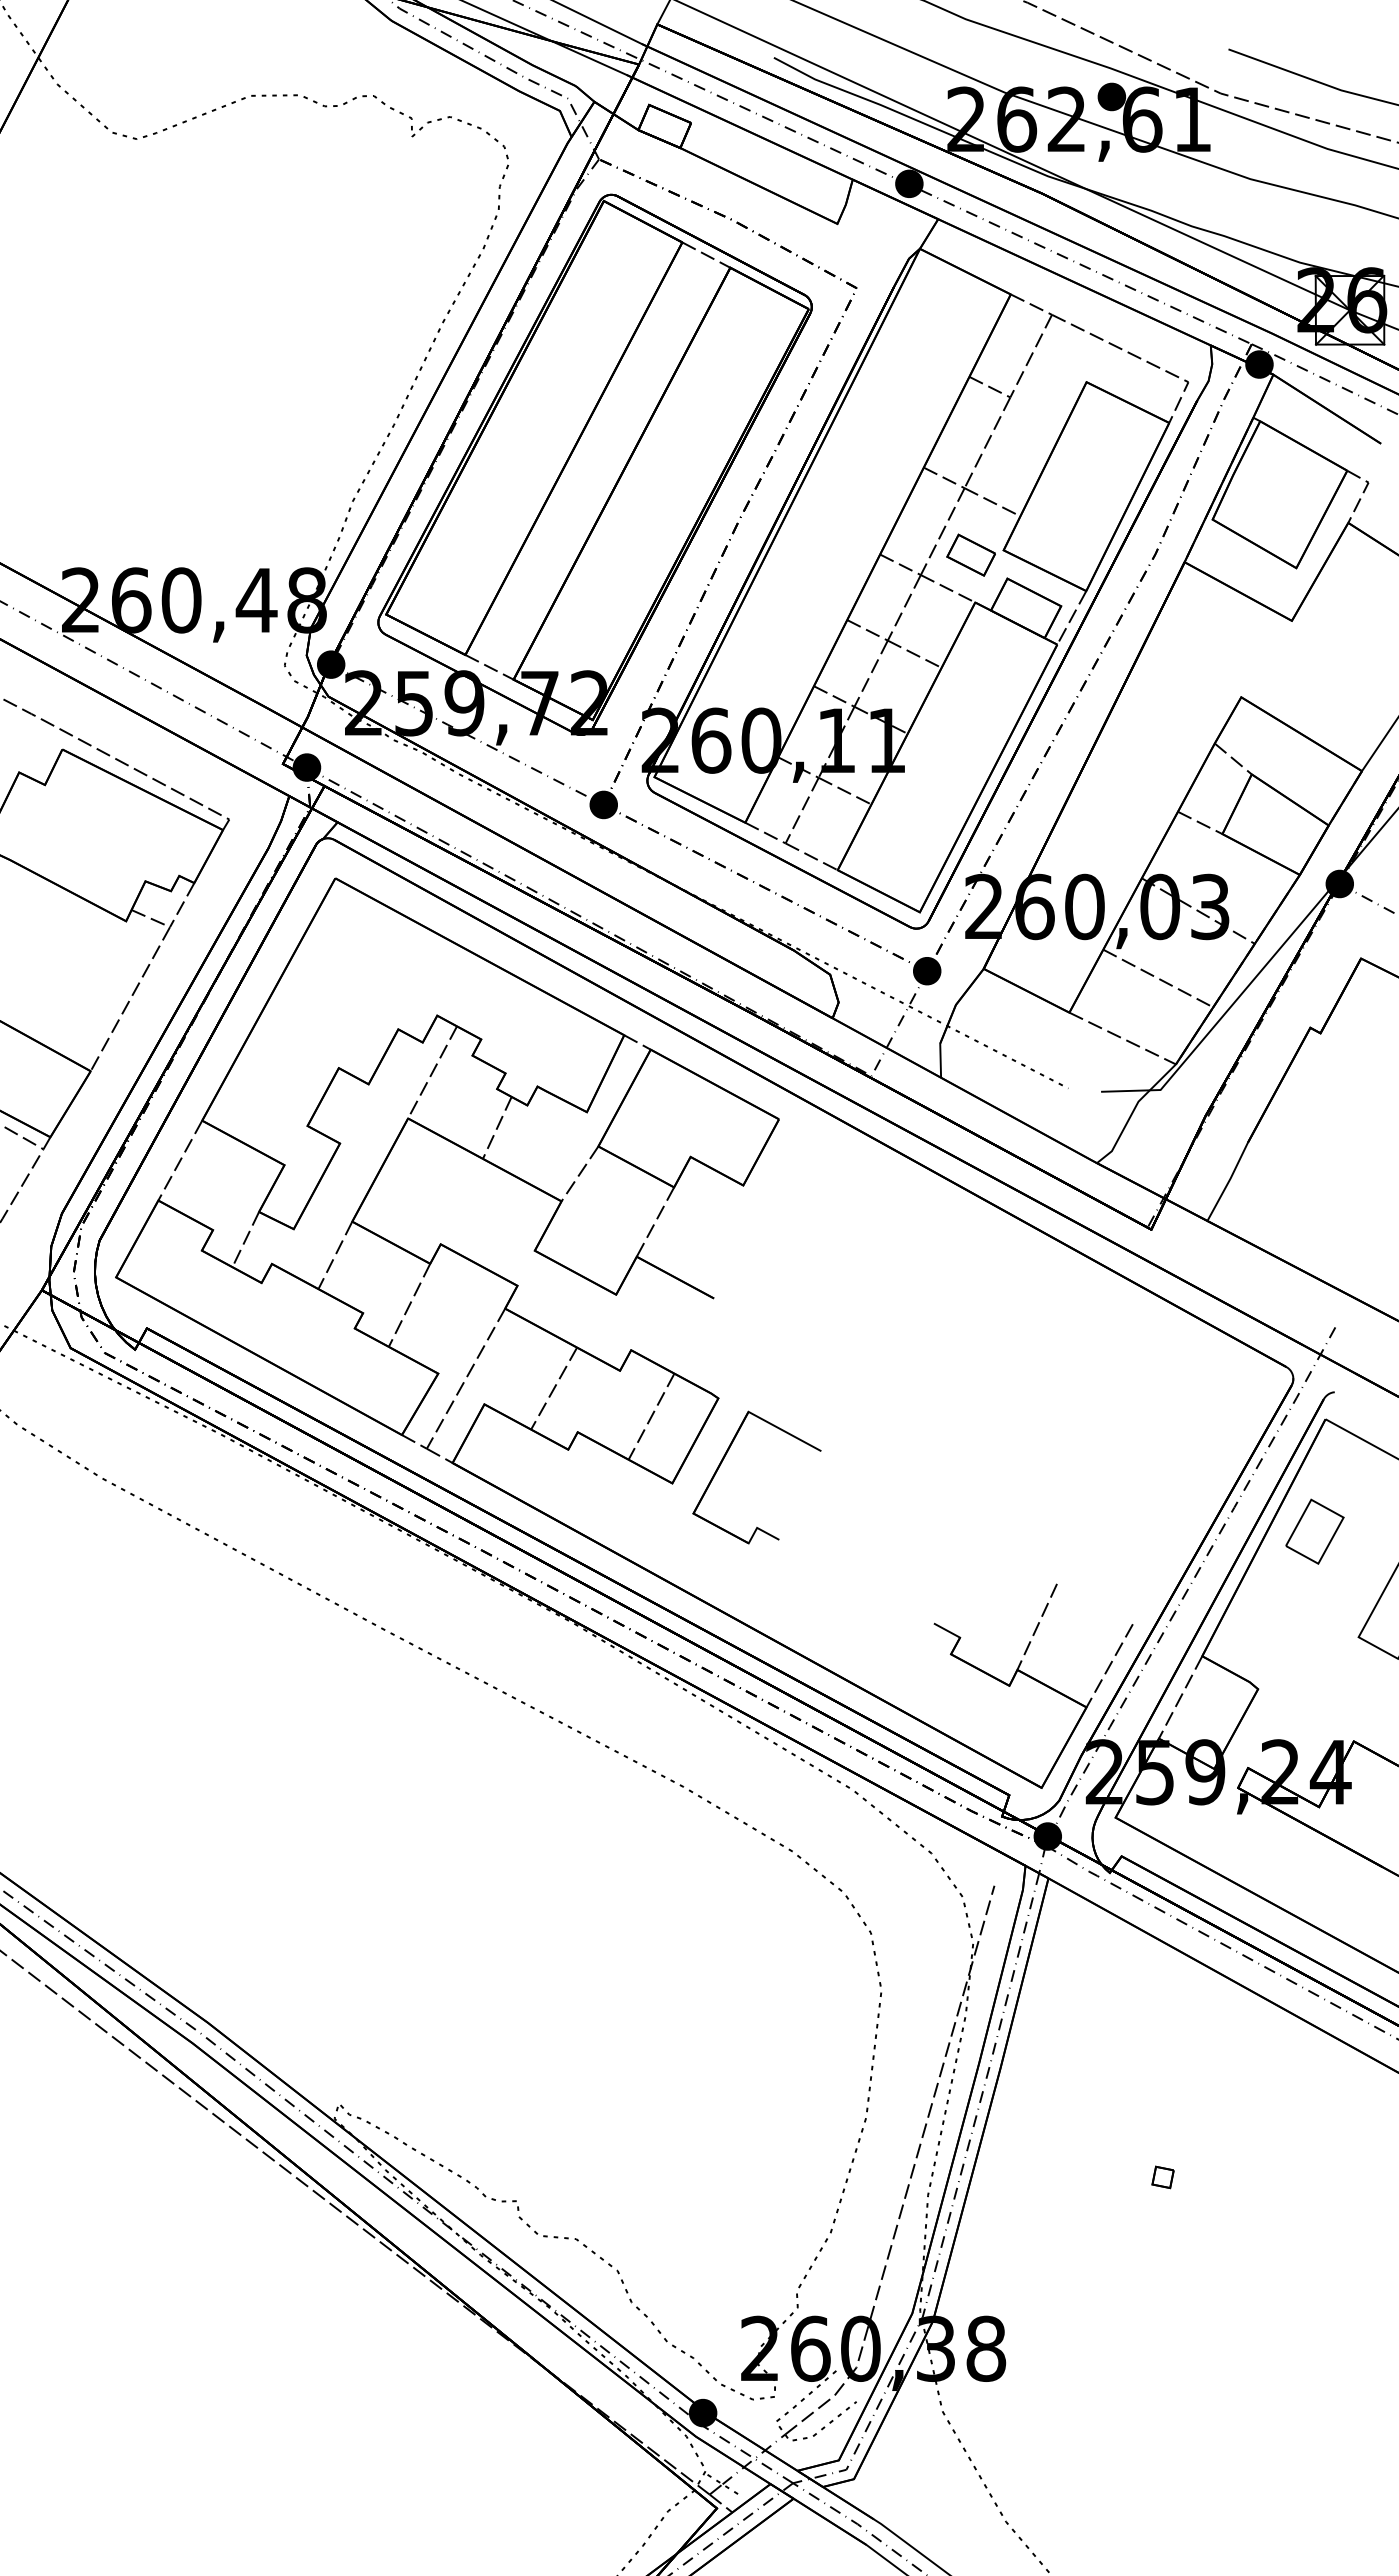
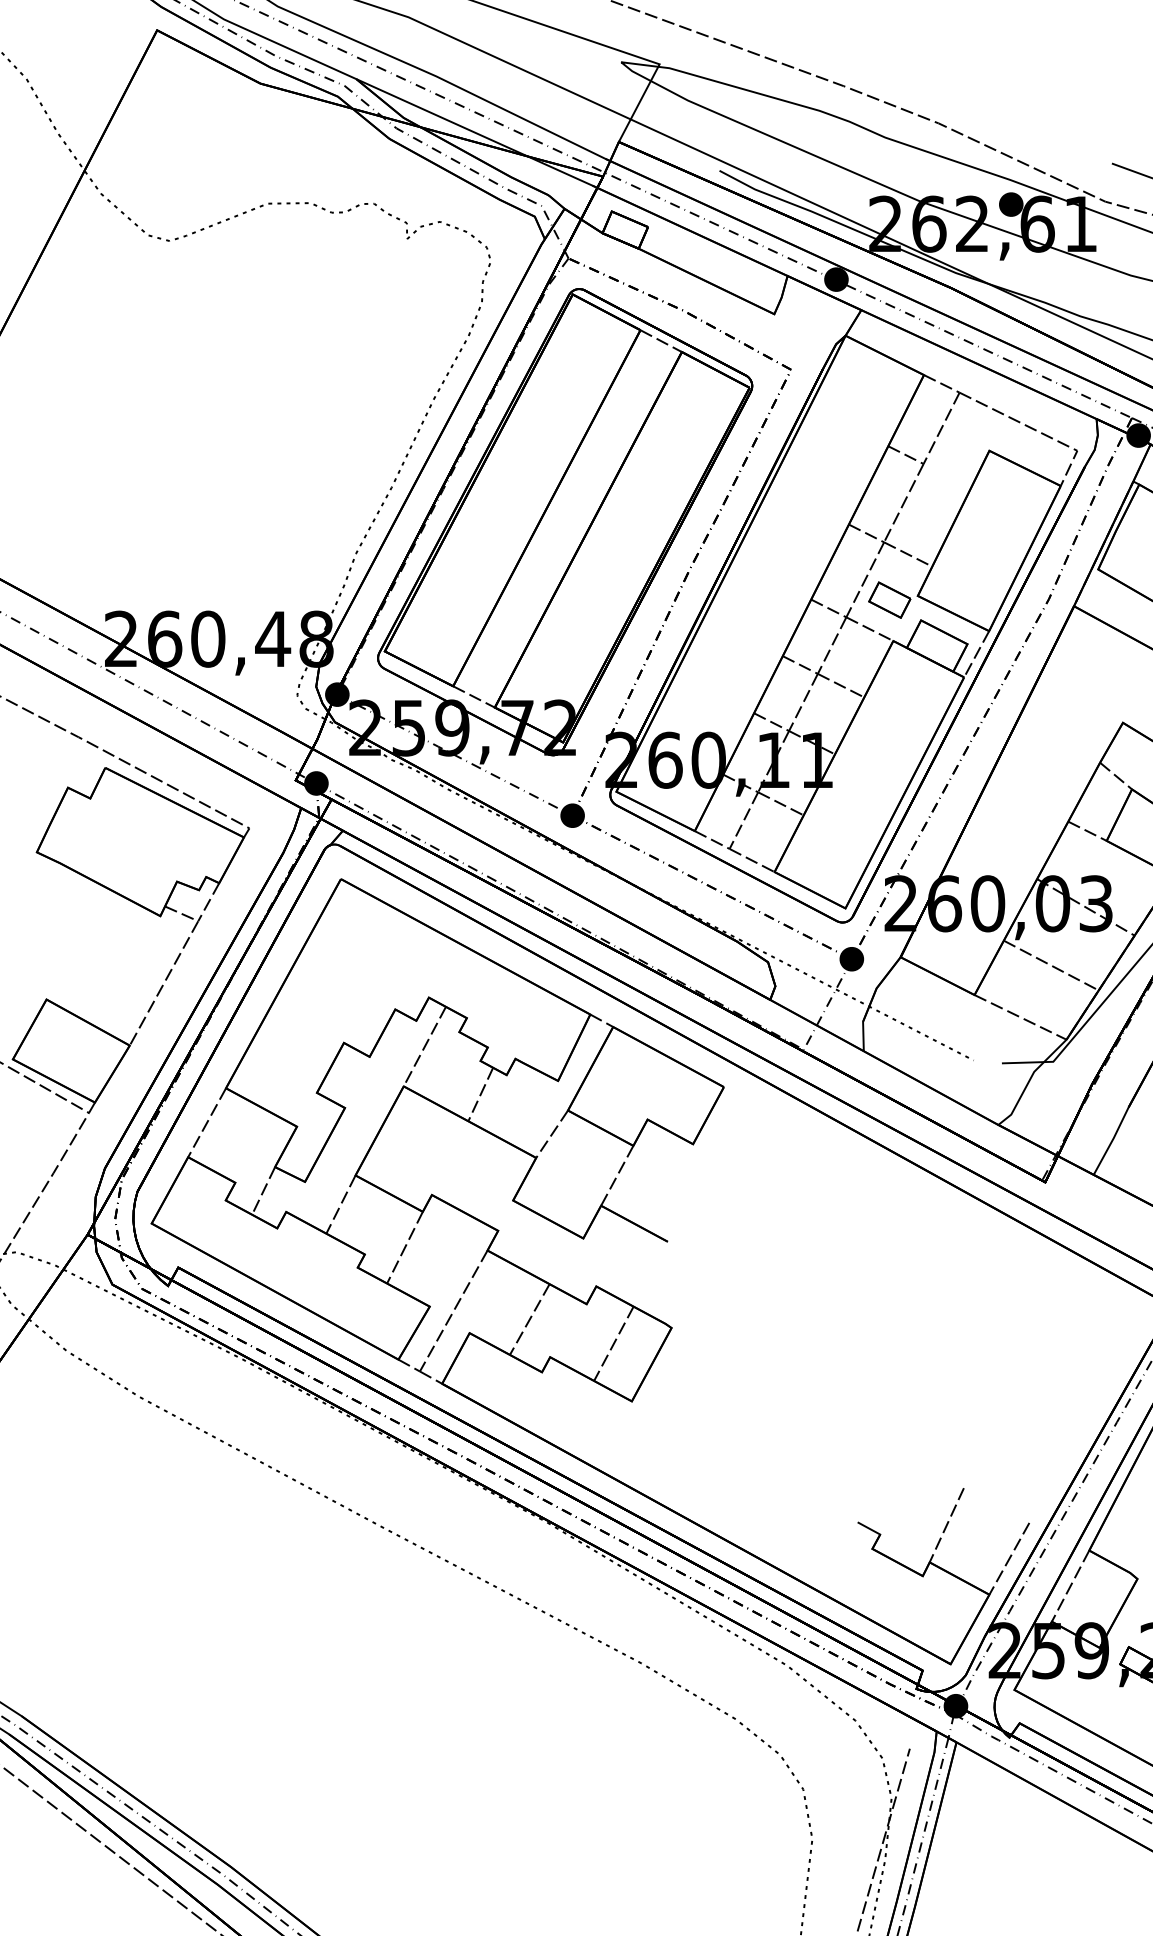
part: (723, 1460) -> (676, 1381), removed

